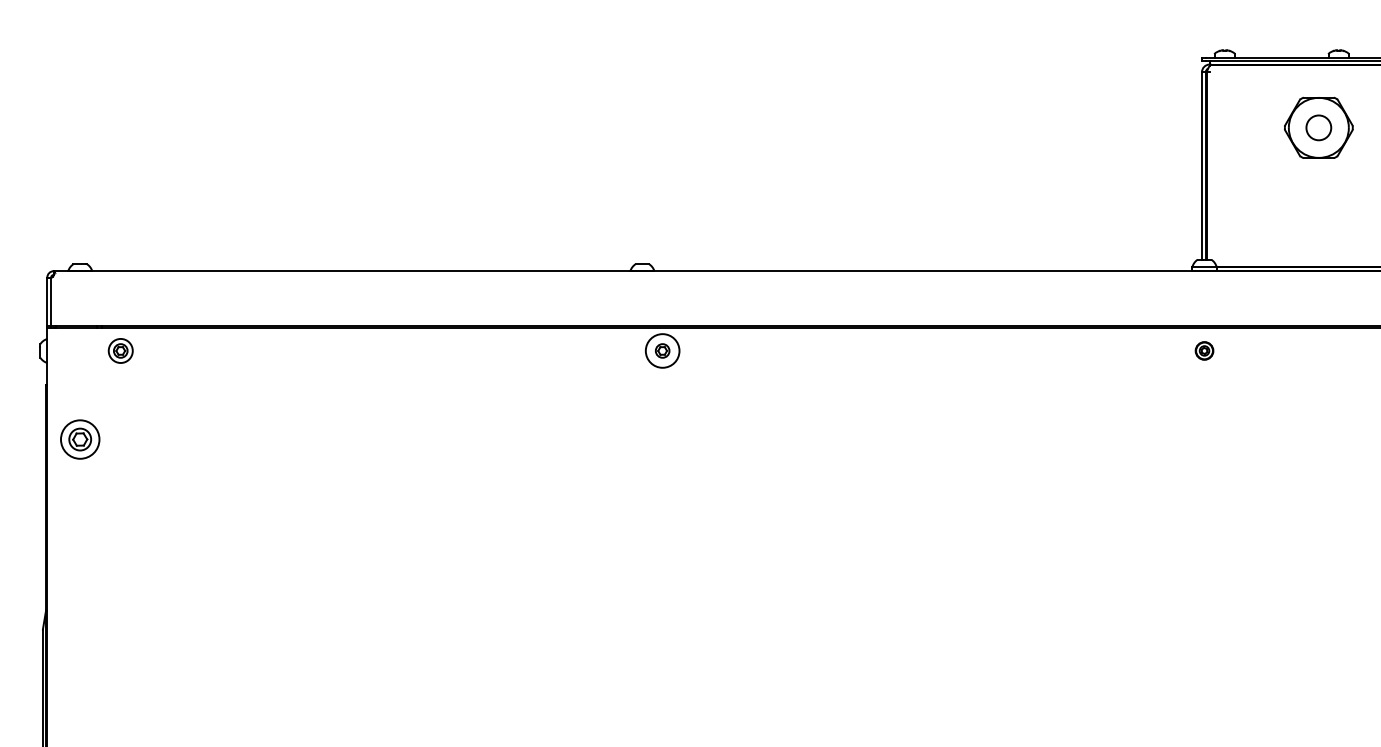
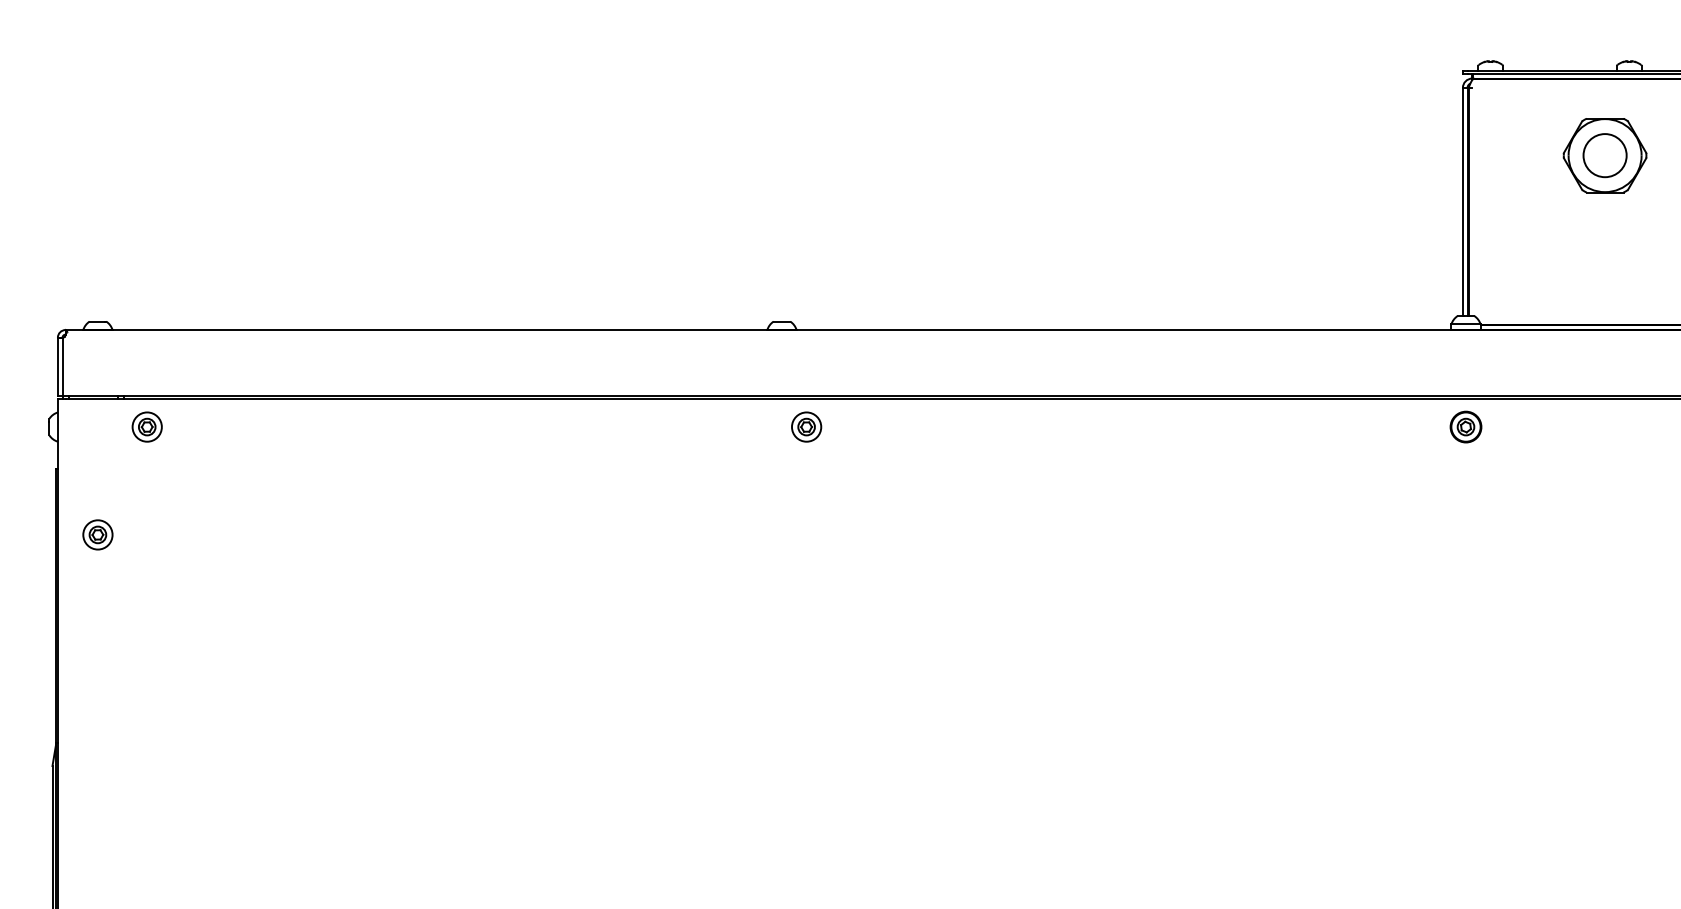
circle: (1318, 127) -> (1604, 155), size x1.43
circle: (662, 350) -> (806, 426), size x0.71
part: (1204, 350) -> (1465, 426), size x1.43
part: (79, 439) -> (97, 534), size x0.62

